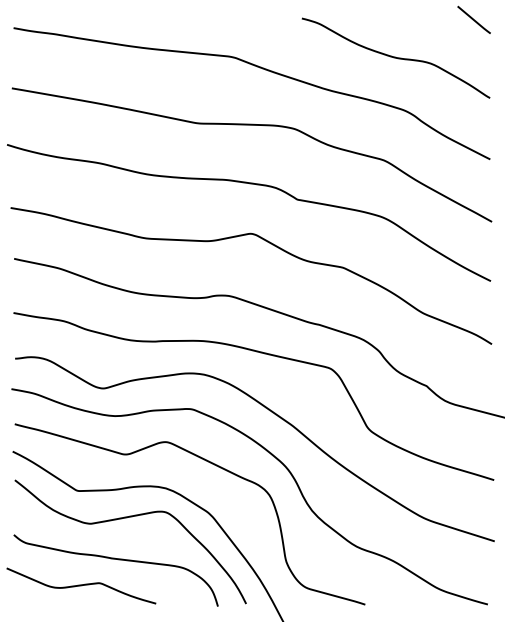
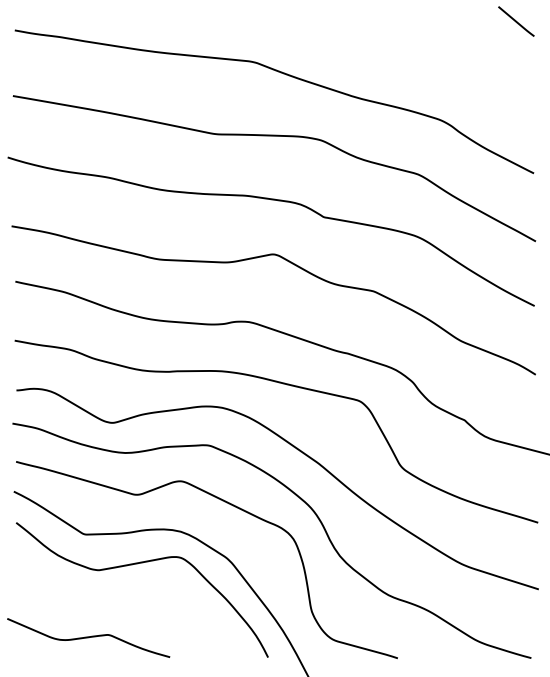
curve: (395, 58) -> (430, 63), removed
curve: (116, 559) -> (126, 609), removed

